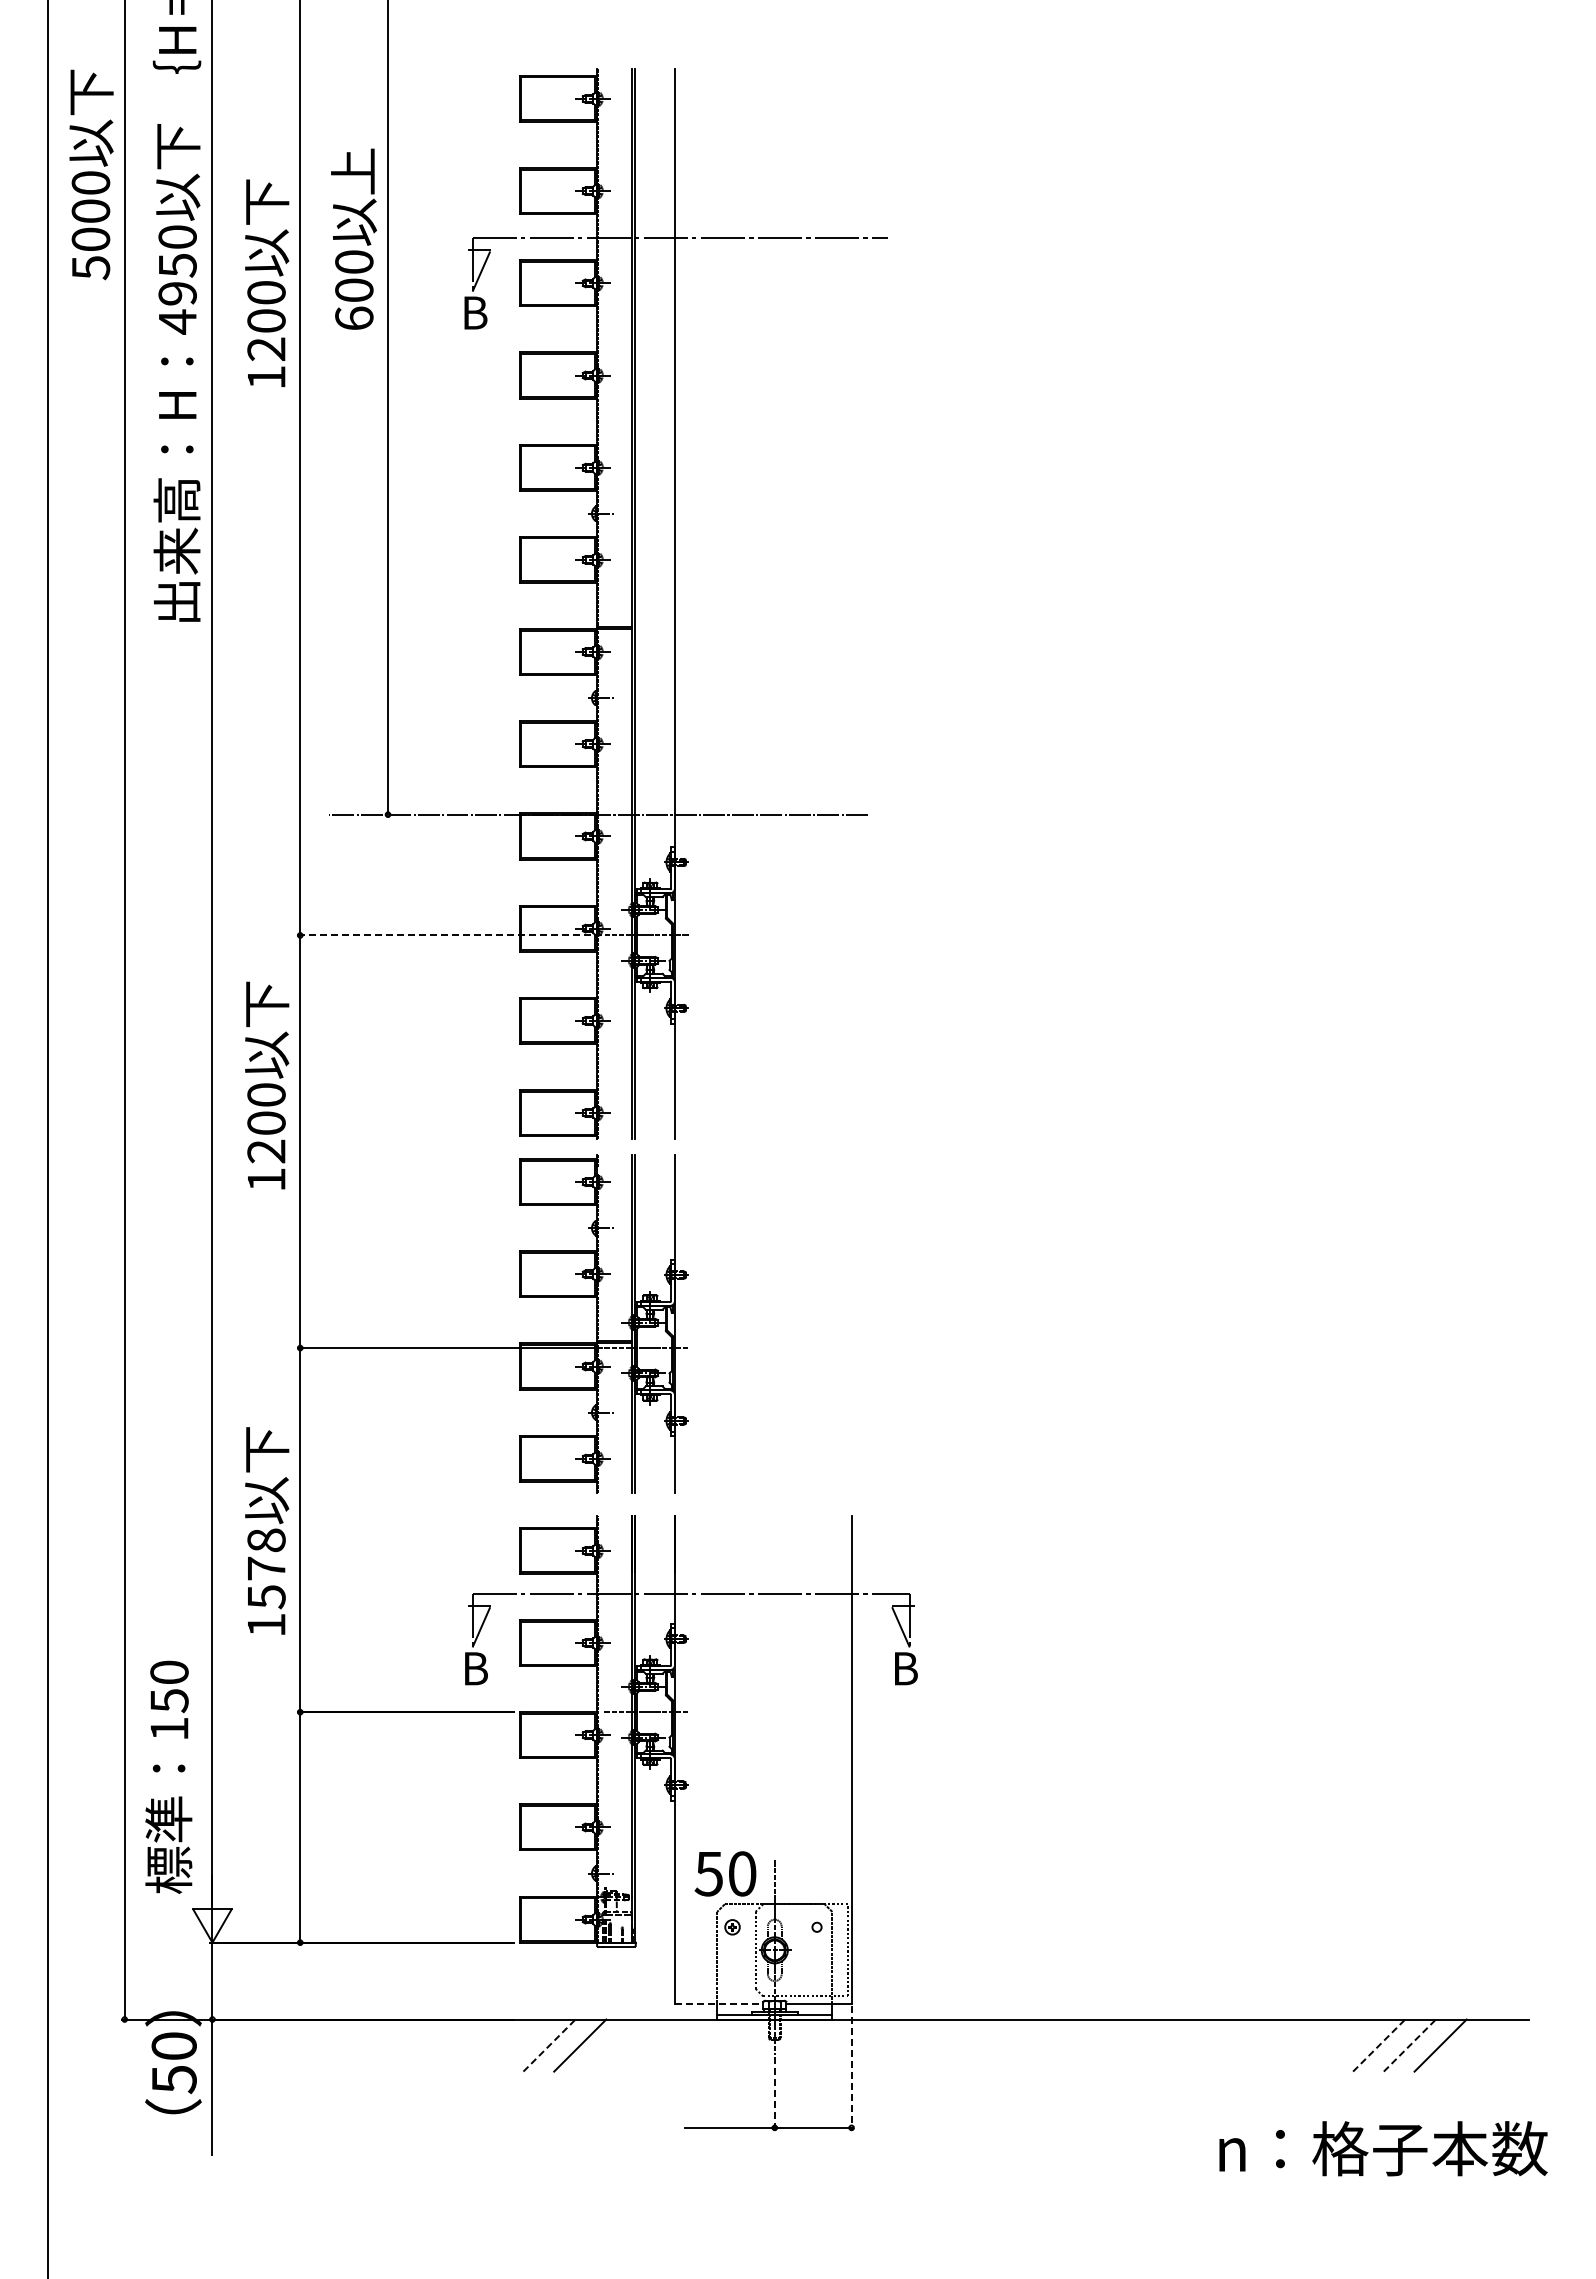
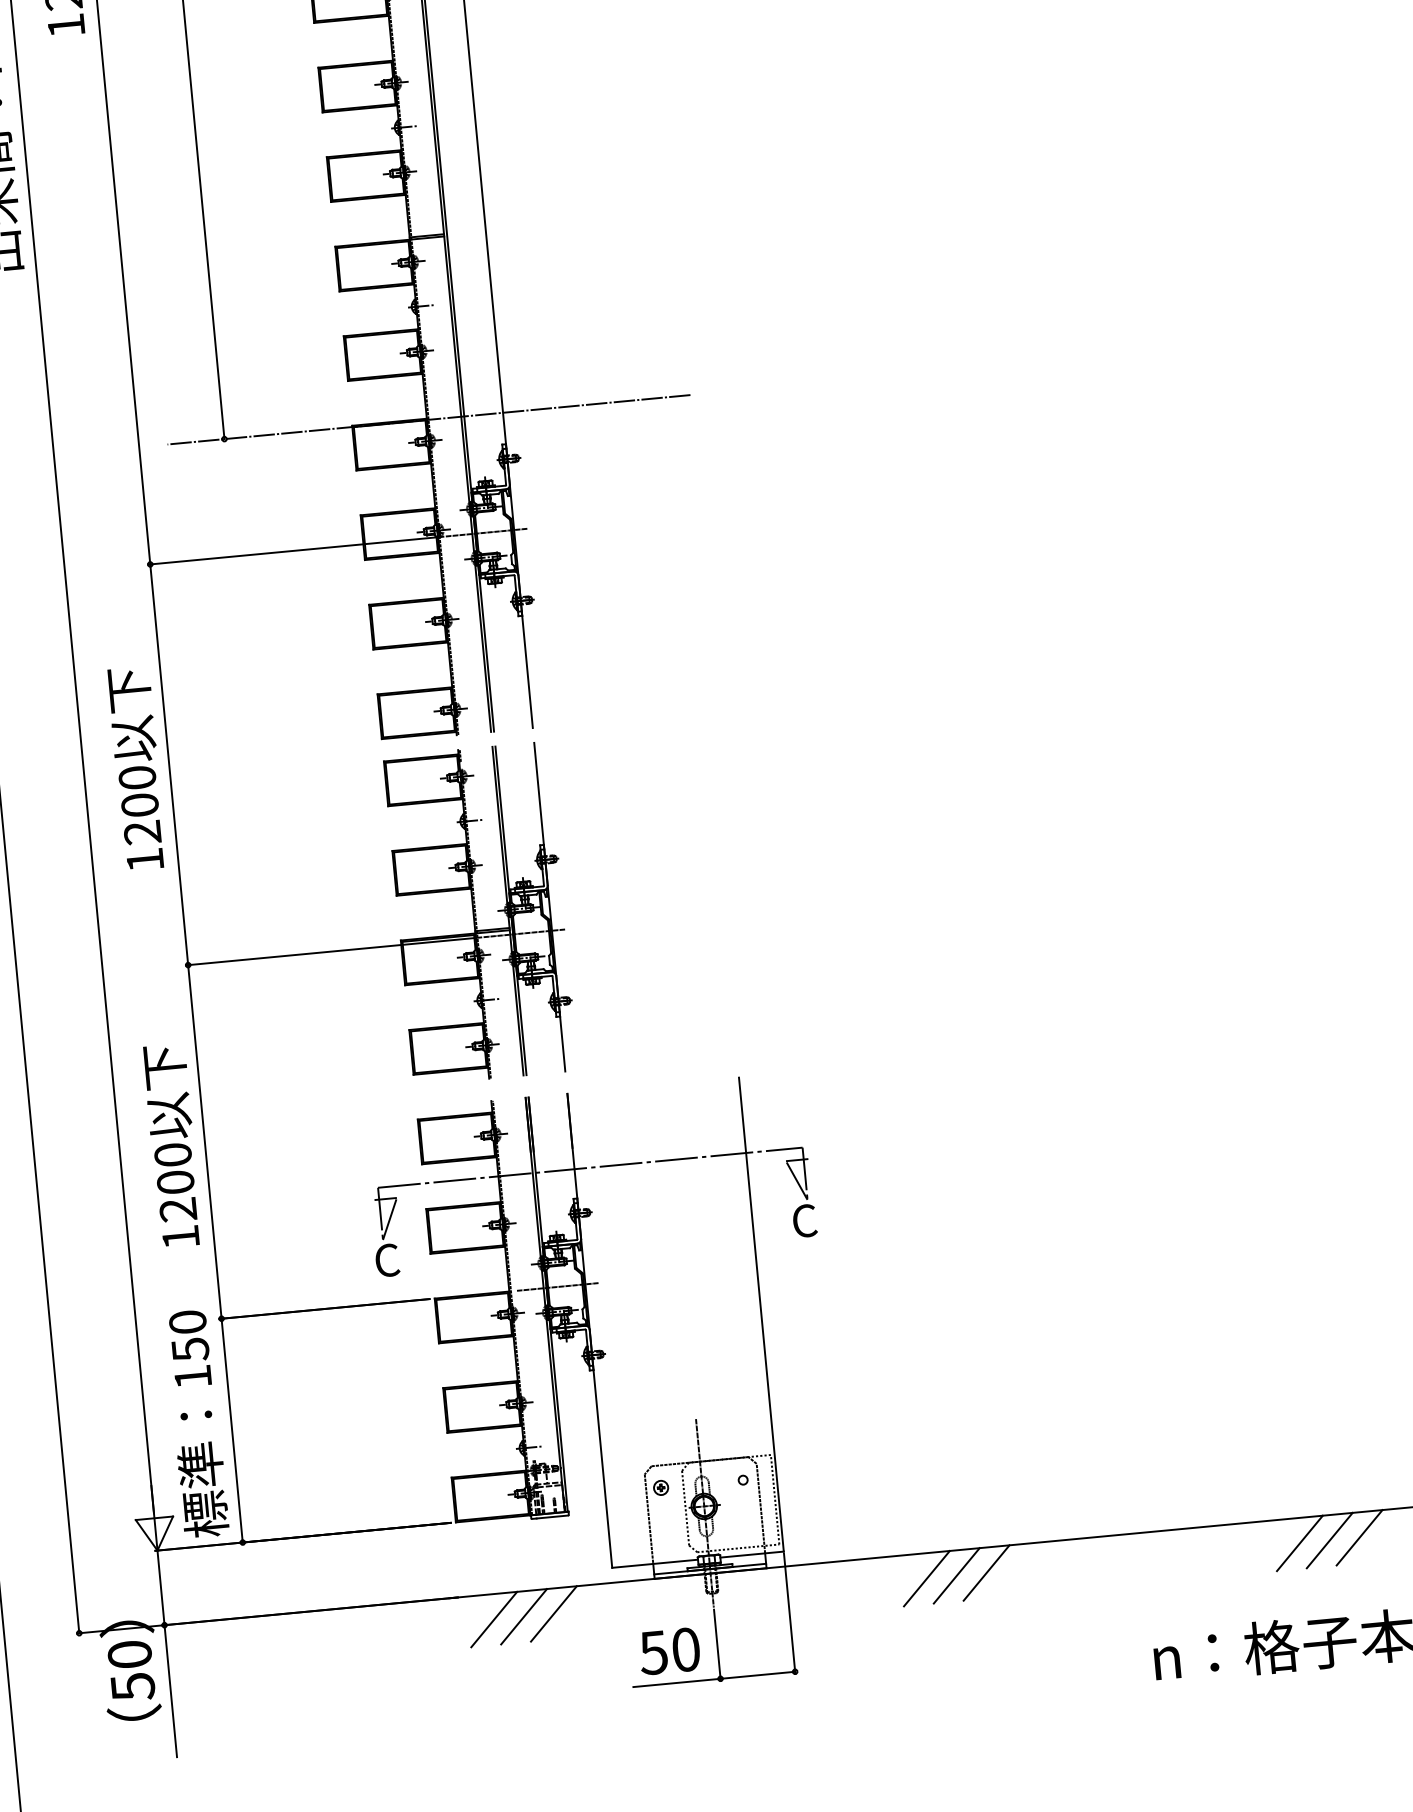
line: (450, 935) -> (296, 550), dashed -> solid
text: (267, 1085) -> (137, 768), moved
text: (266, 1568) -> (175, 1182), 1578 -> 1200
text: (475, 1668) -> (387, 1260), B -> C
text: (905, 1668) -> (805, 1220), B -> C
text: (168, 1776) -> (196, 1423), moved
text: (725, 1873) -> (669, 1650), moved
line: (719, 2004) -> (655, 1564), dashed -> solid
line: (549, 2045) -> (494, 1619), dashed -> solid
line: (610, 2045) -> (553, 1613), added
line: (995, 2045) -> (927, 1578), added
line: (1025, 2045) -> (956, 1575), added
line: (1056, 2045) -> (986, 1572), added
line: (1379, 2045) -> (1300, 1543), dashed -> solid
line: (1409, 2045) -> (1329, 1540), dashed -> solid
line: (851, 2068) -> (789, 1614), dashed -> solid
line: (774, 2093) -> (717, 1645), dashed -> solid

